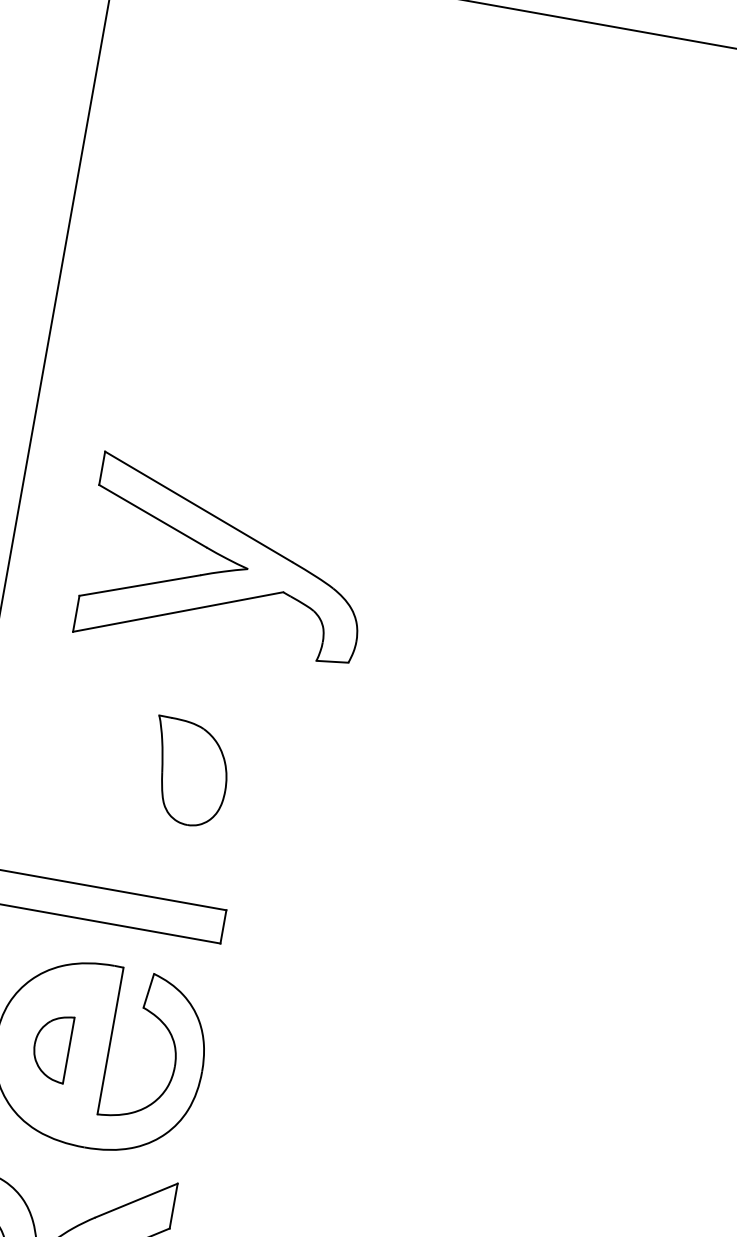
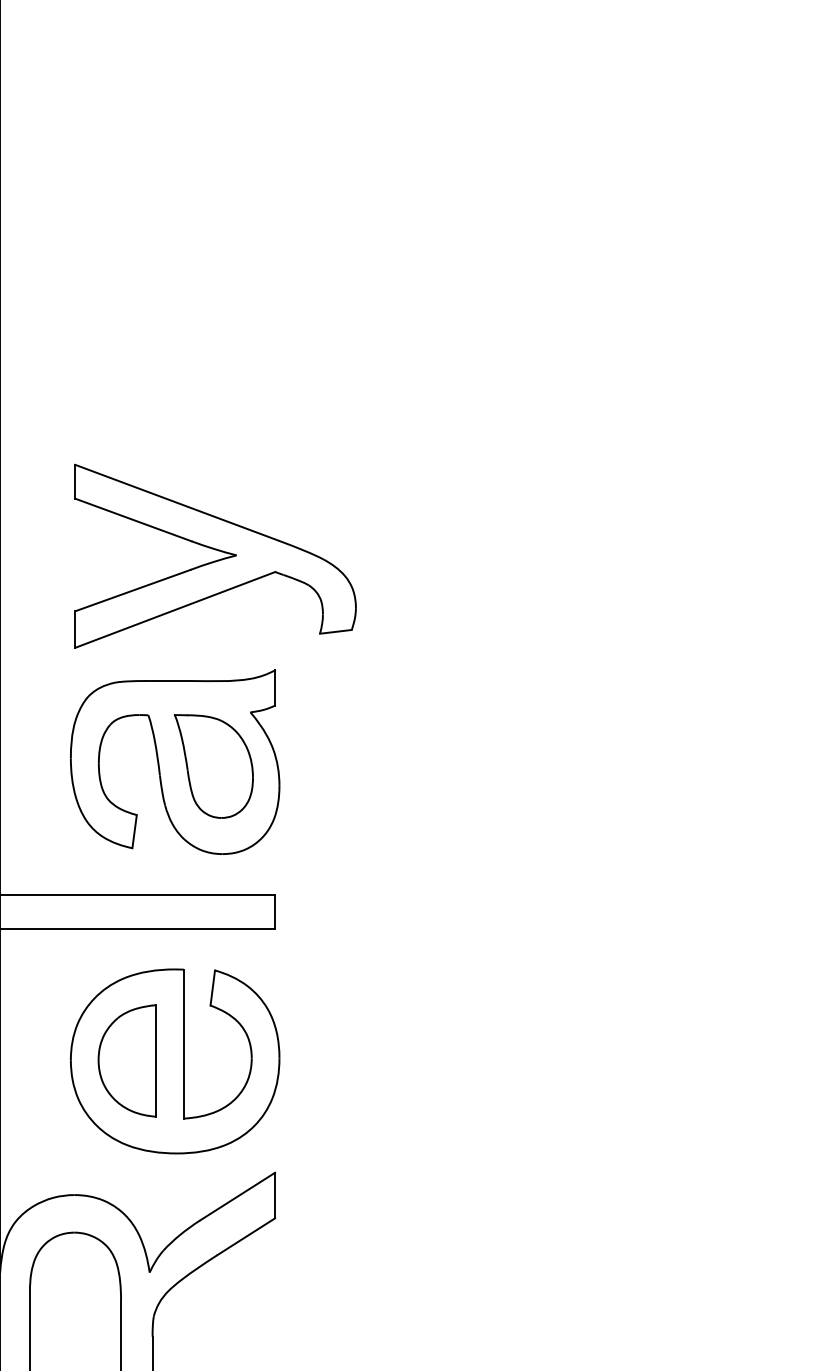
part: (151, 761) -> (175, 761), added
part: (51, 1047) -> (126, 1060), size x1.67

